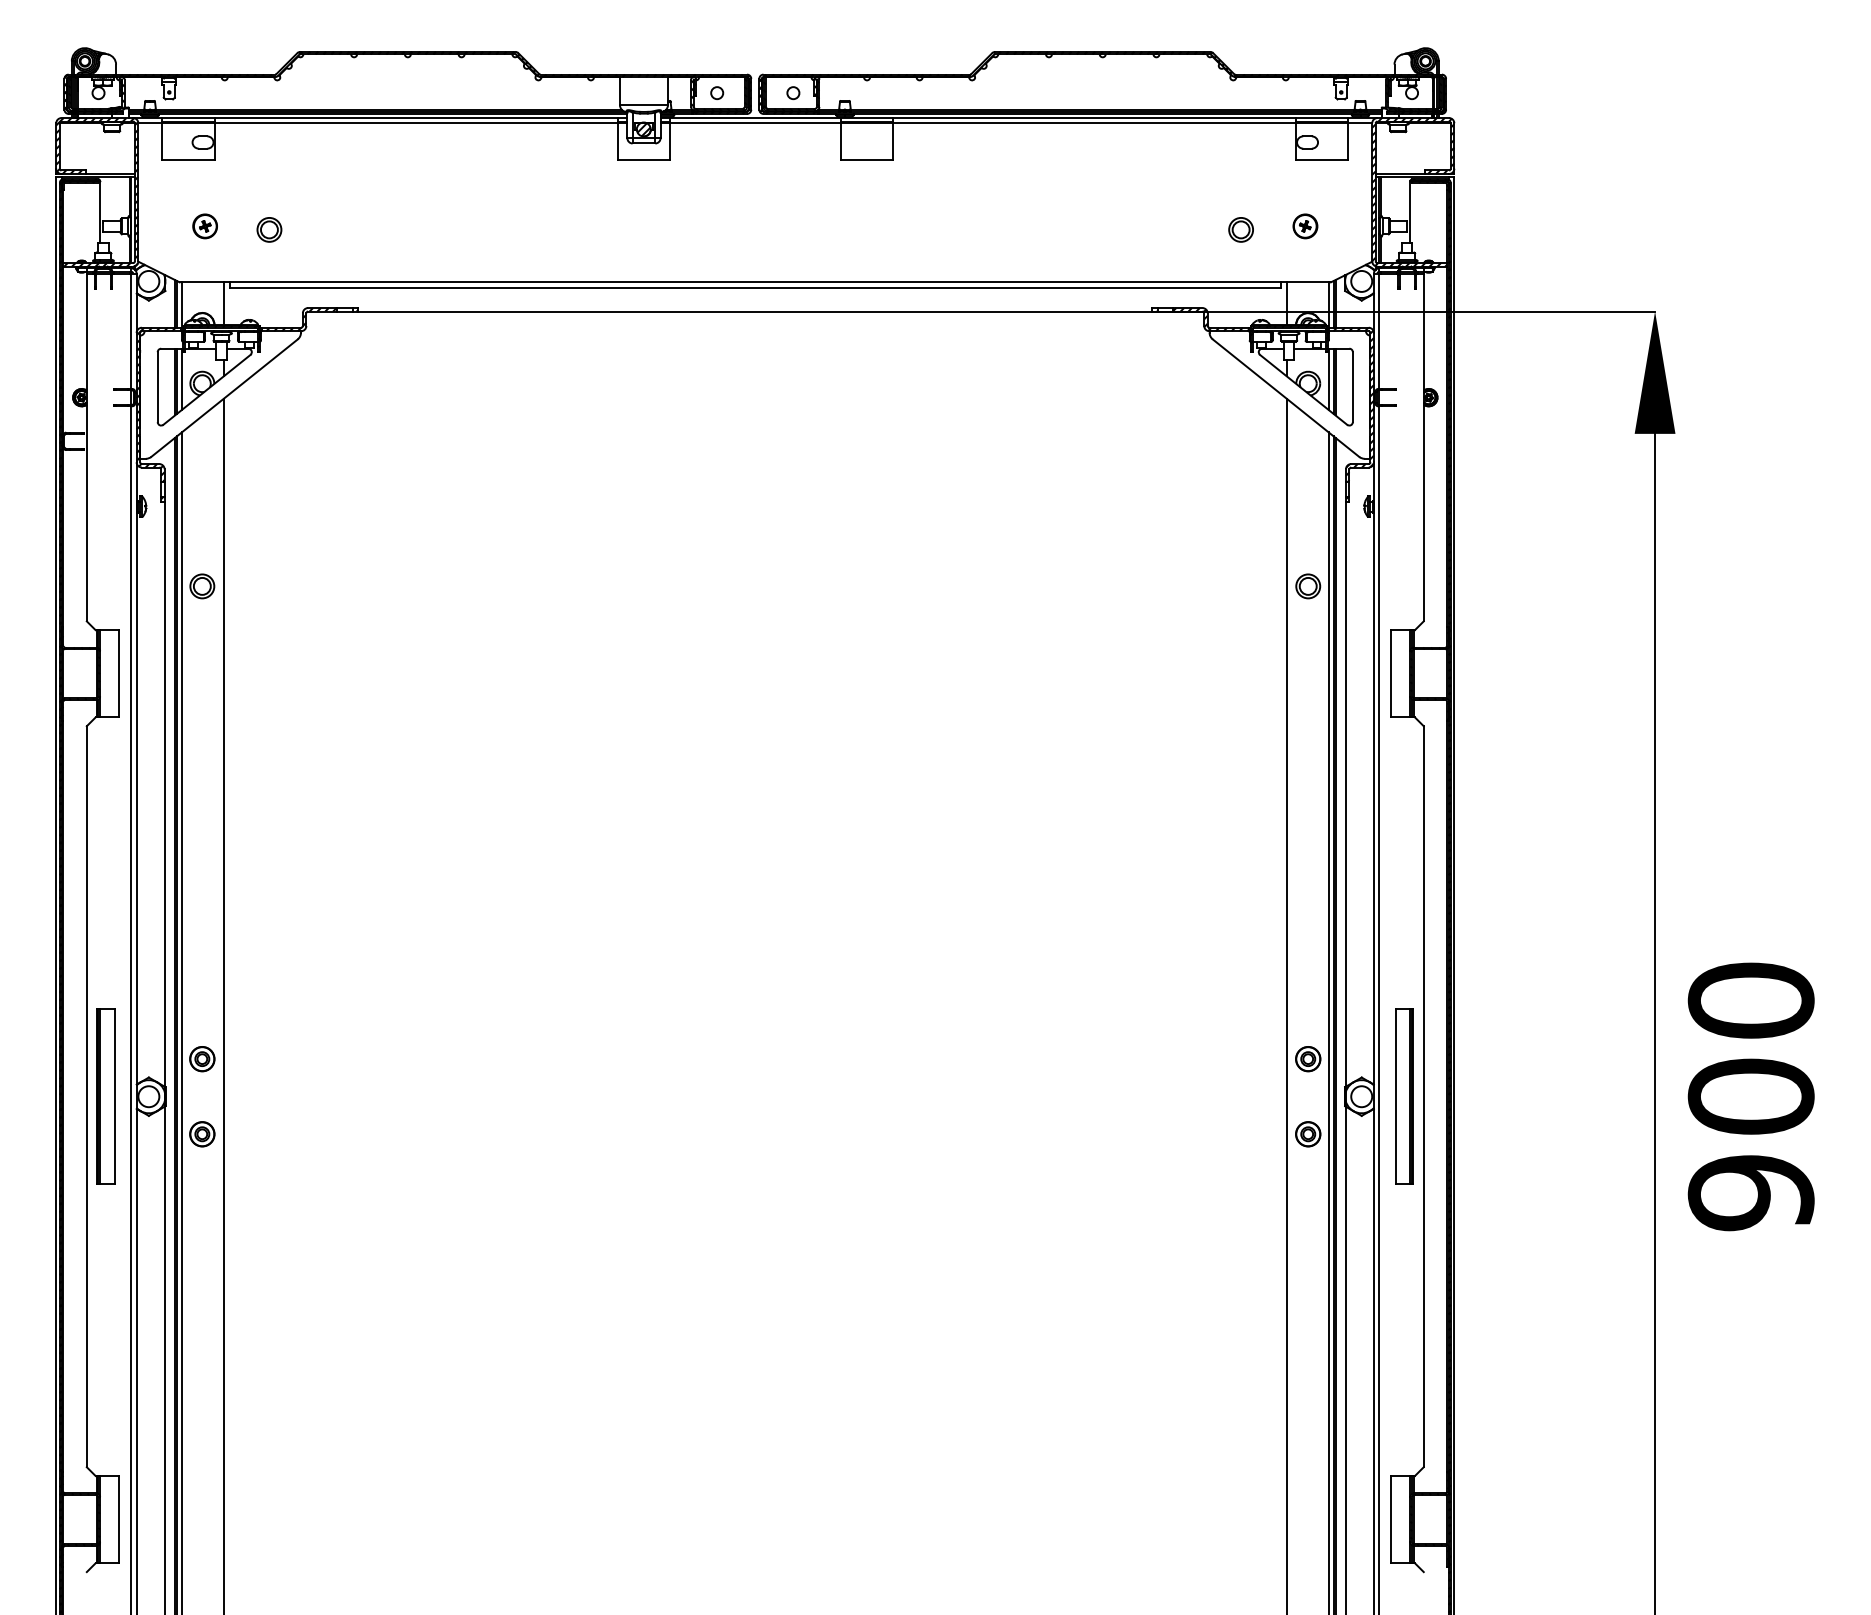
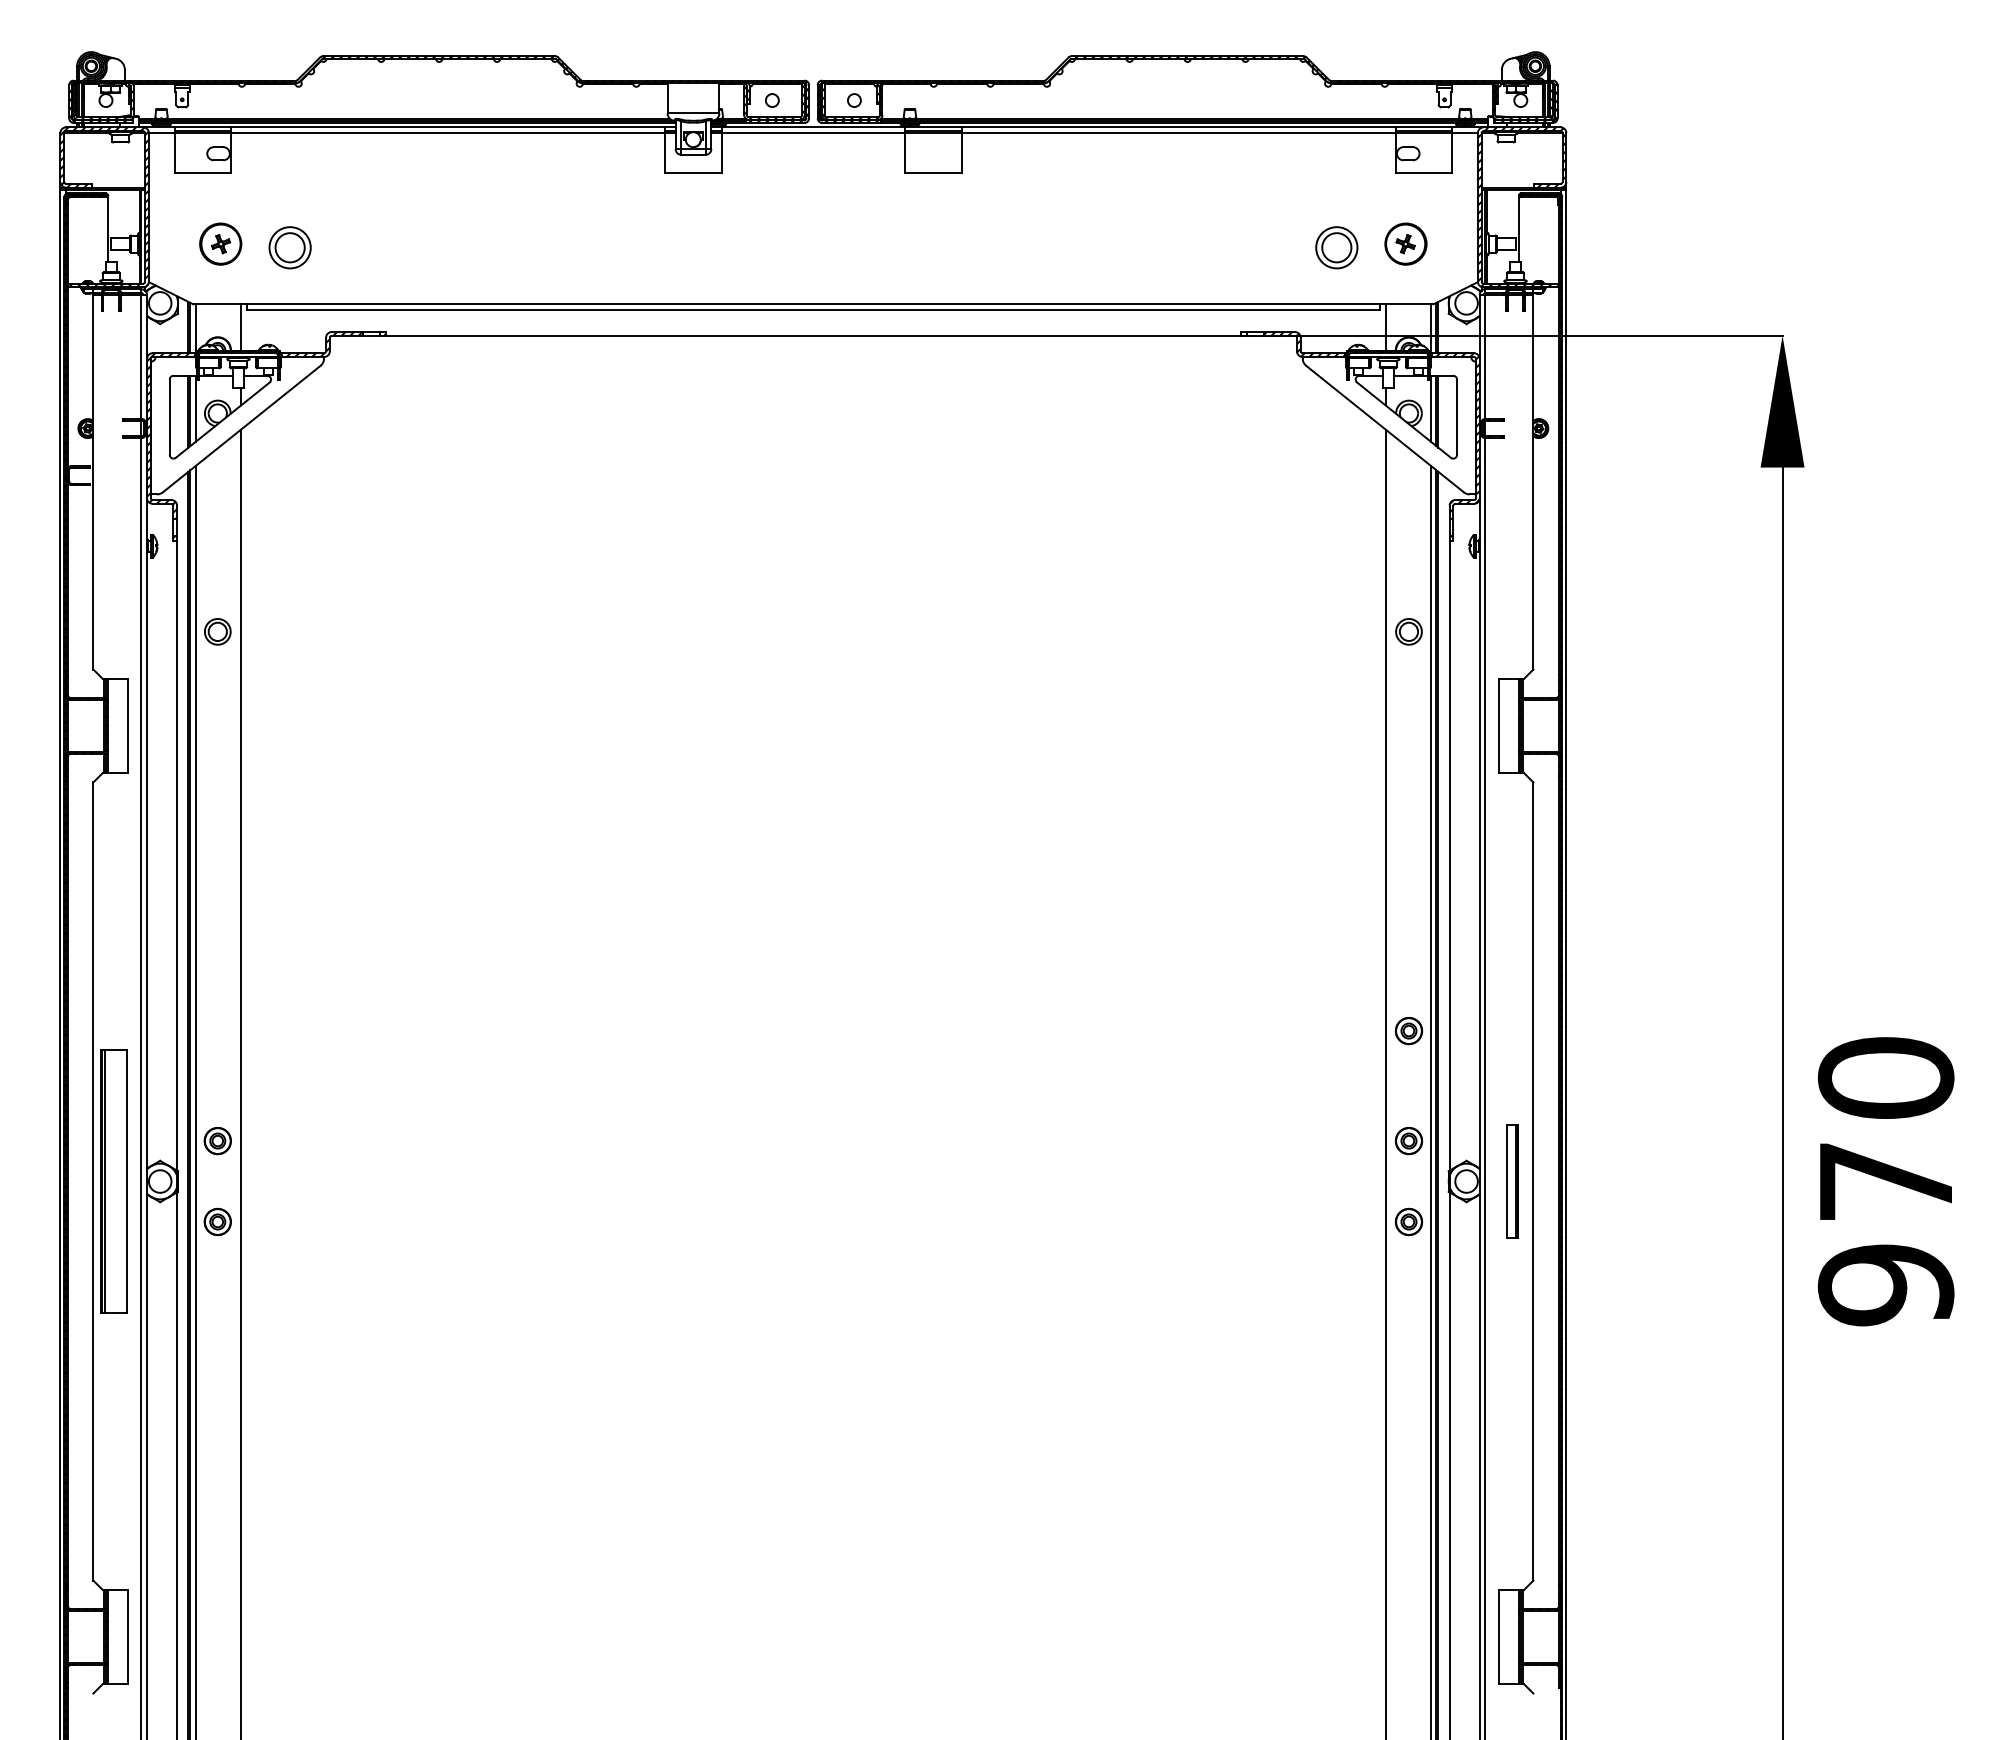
hatch: (643, 129) -> (693, 139), removed
part: (204, 225) -> (220, 243), size x1.6
part: (1305, 225) -> (1405, 243), size x1.6
part: (268, 229) -> (289, 247), size x1.6
part: (1240, 229) -> (1336, 247), size x1.6
part: (1307, 957) -> (1408, 1031), added
part: (106, 1096) -> (114, 1181), size x1.4
part: (1404, 1096) -> (1512, 1181), size x0.6
text: (1750, 1096) -> (1885, 1181), 900 -> 970

